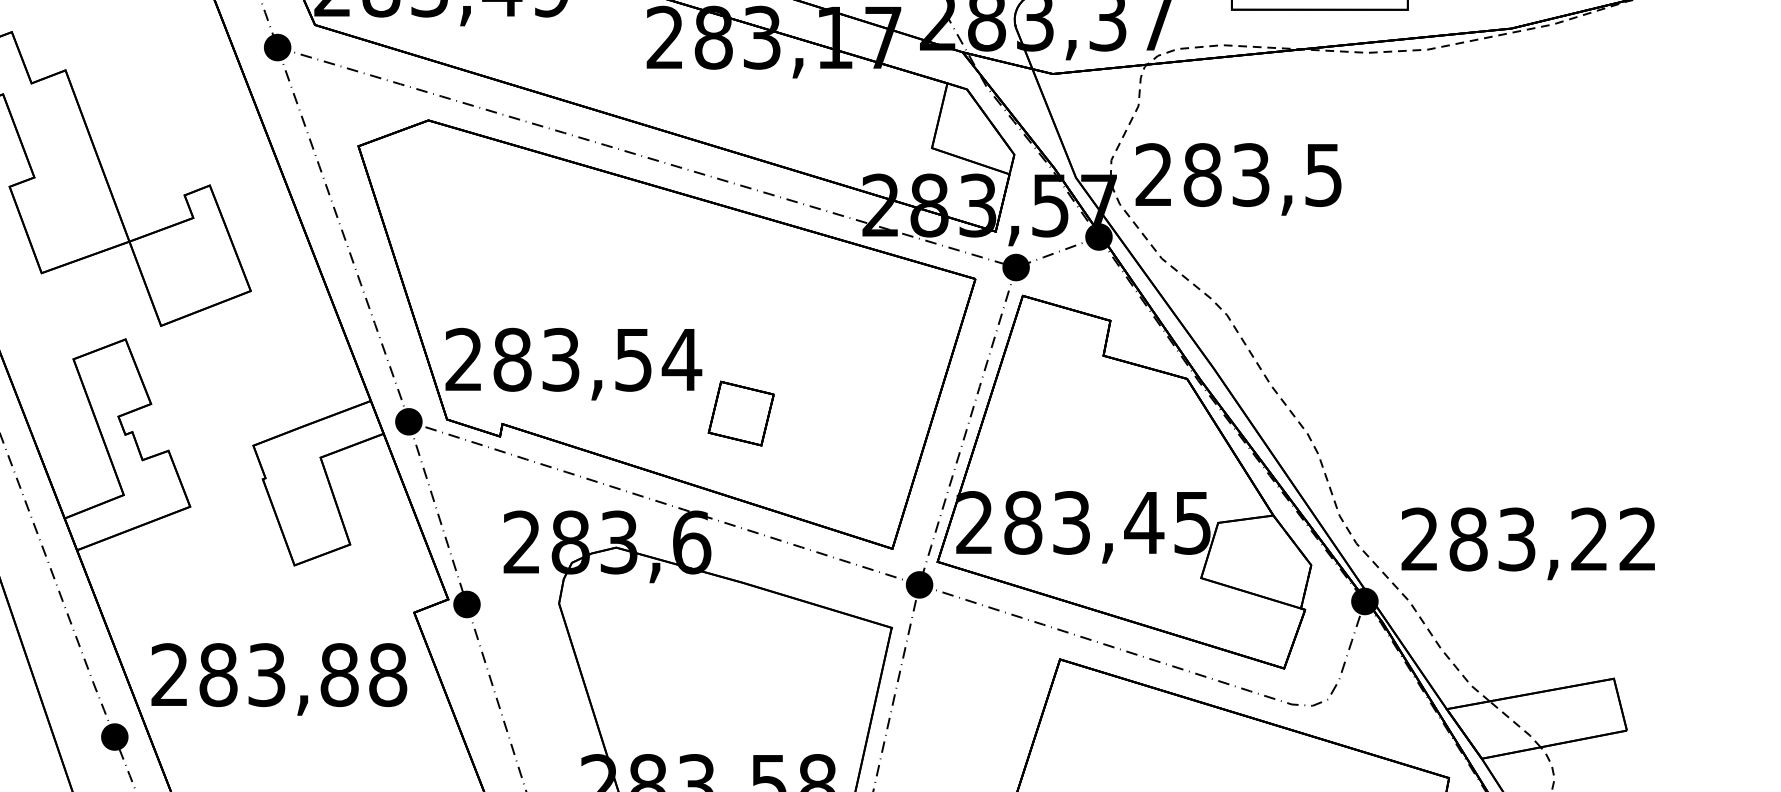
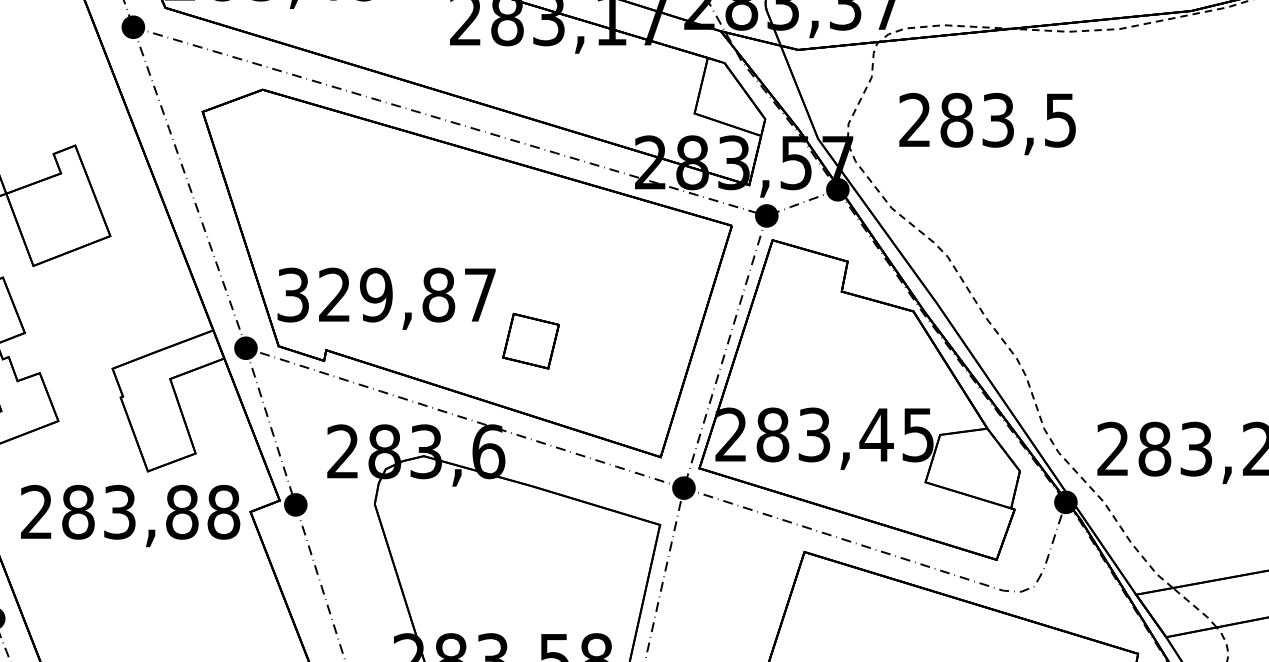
text: (1238, 179) -> (987, 124), moved
text: (573, 359) -> (387, 294), 283,54 -> 329,87
text: (279, 679) -> (130, 516), moved

